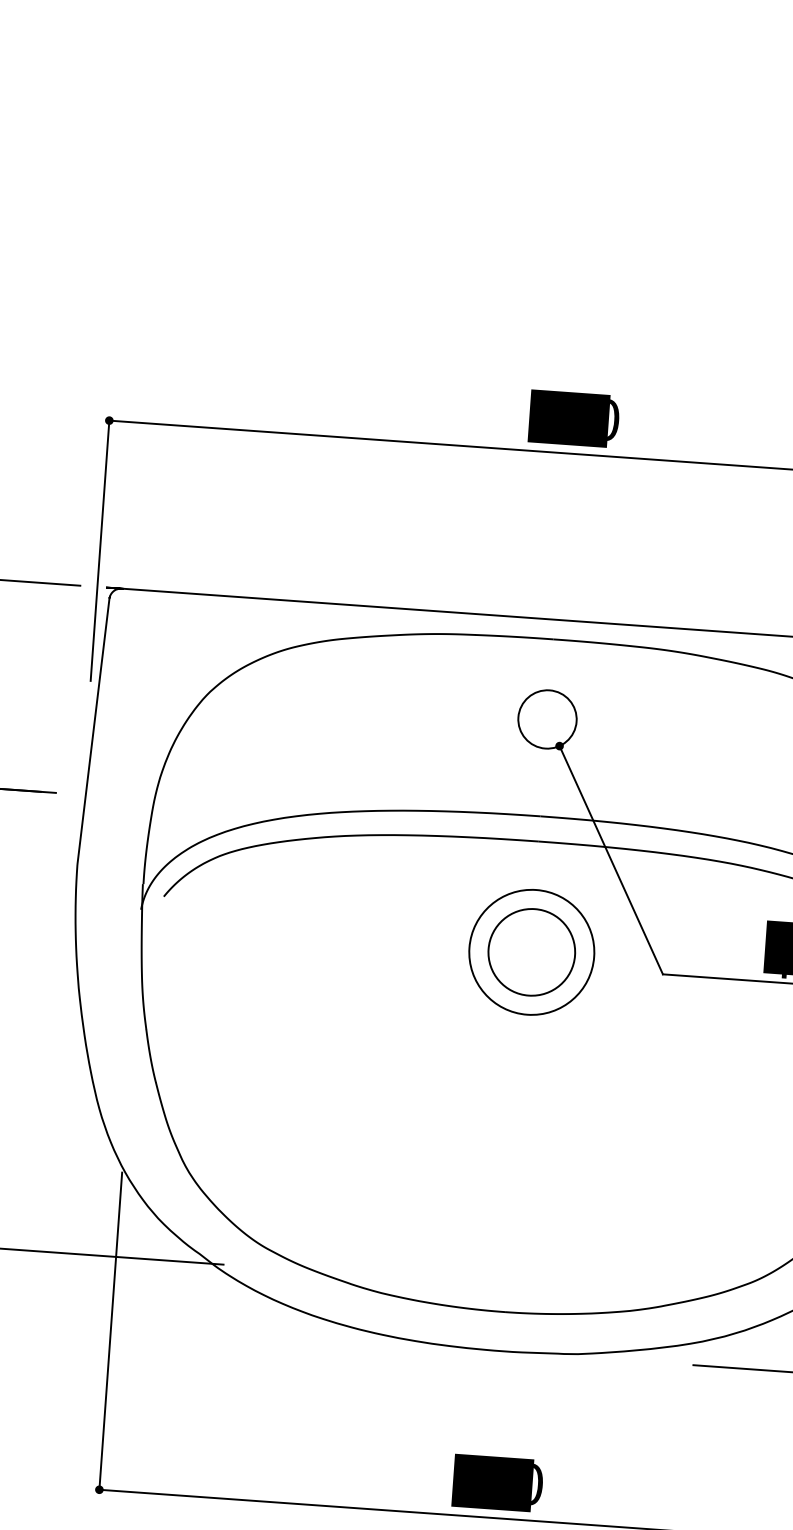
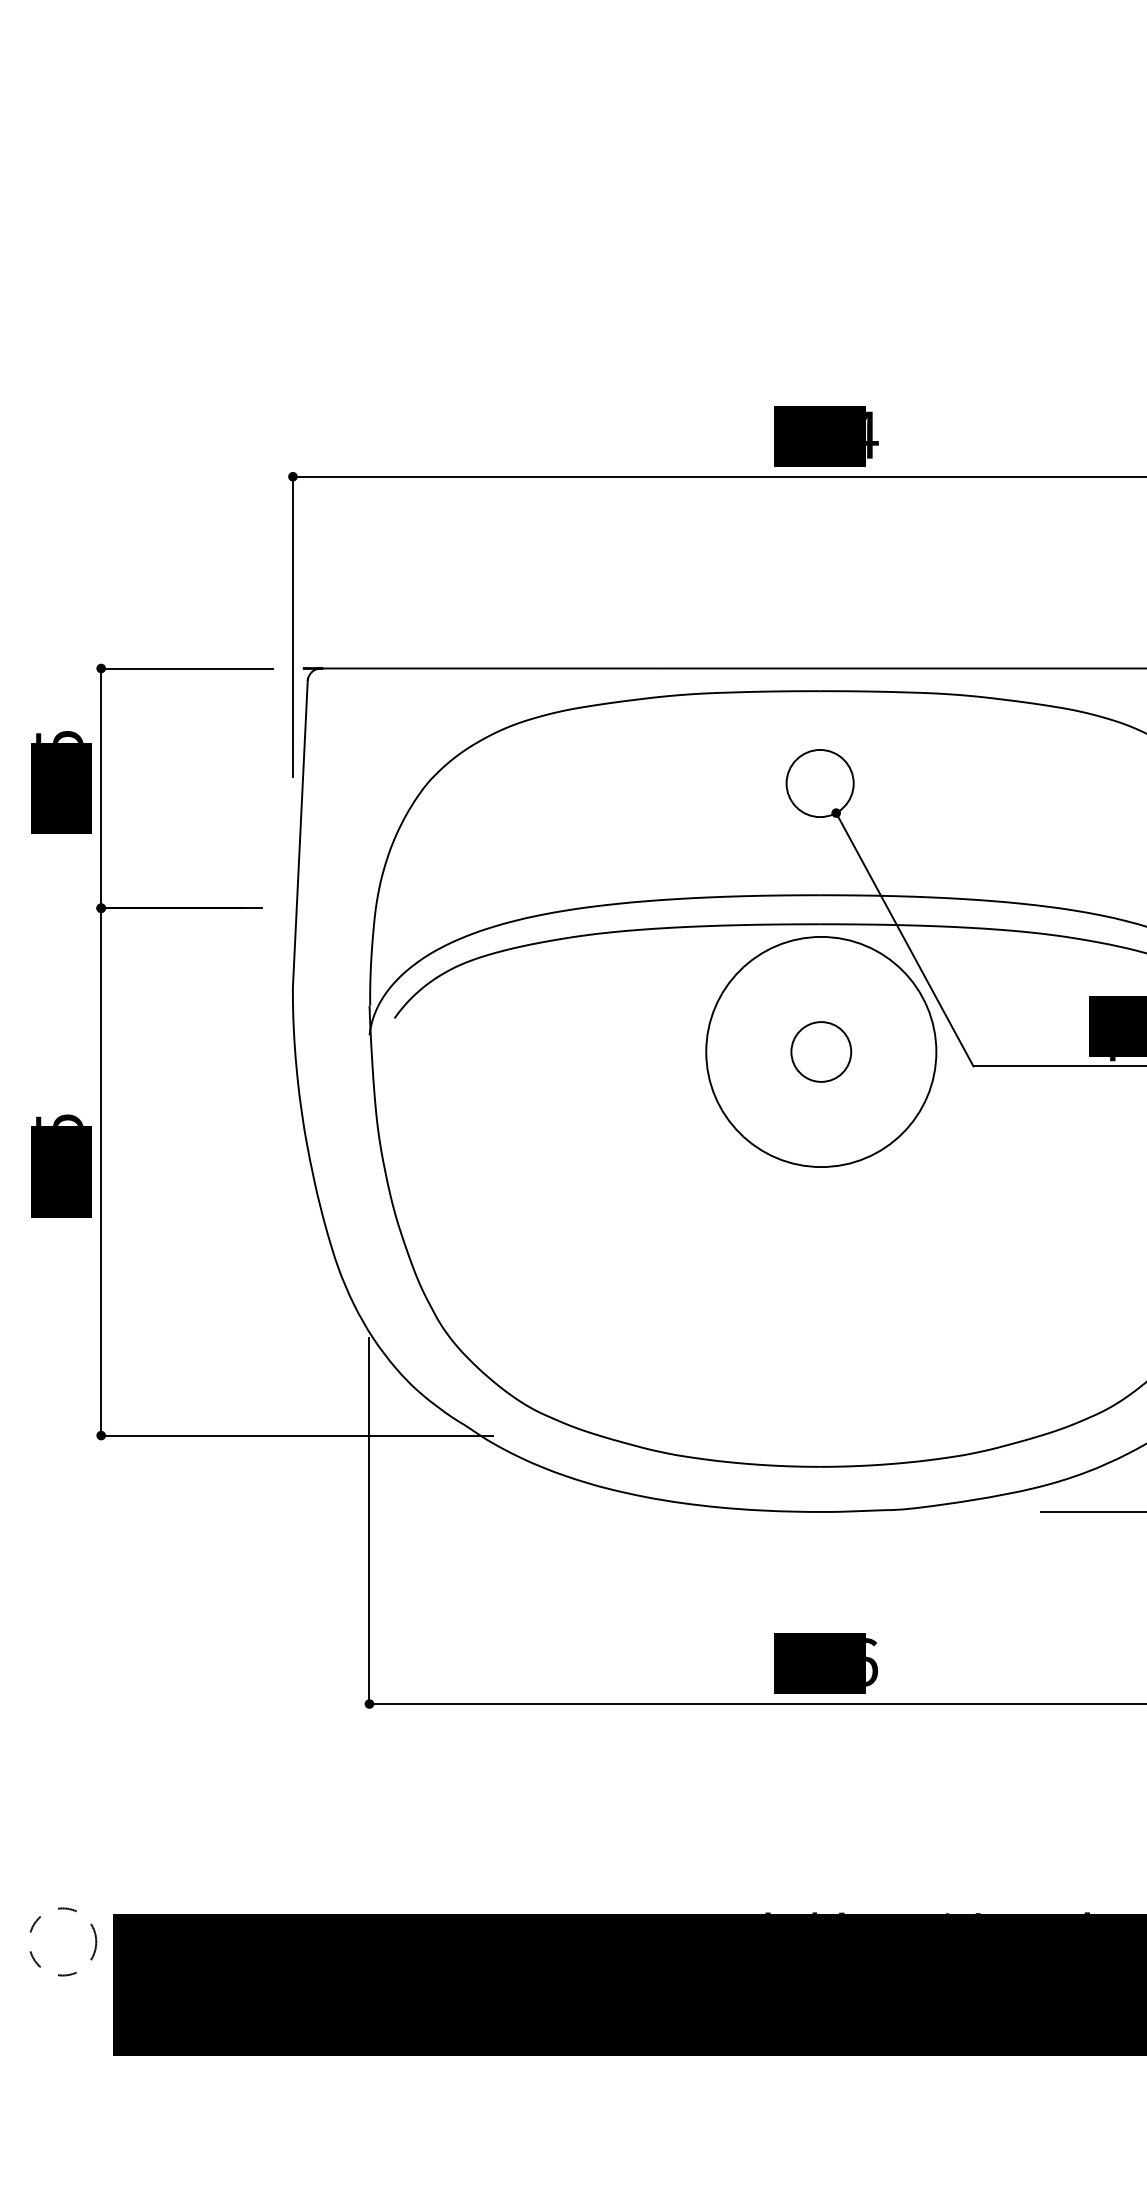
text: (614, 420) -> (872, 434), 550 -> 474
circle: (532, 951) -> (821, 1051), size x0.6
circle: (532, 951) -> (821, 1051), size x1.6
text: (538, 1485) -> (872, 1662), 470 -> 696

